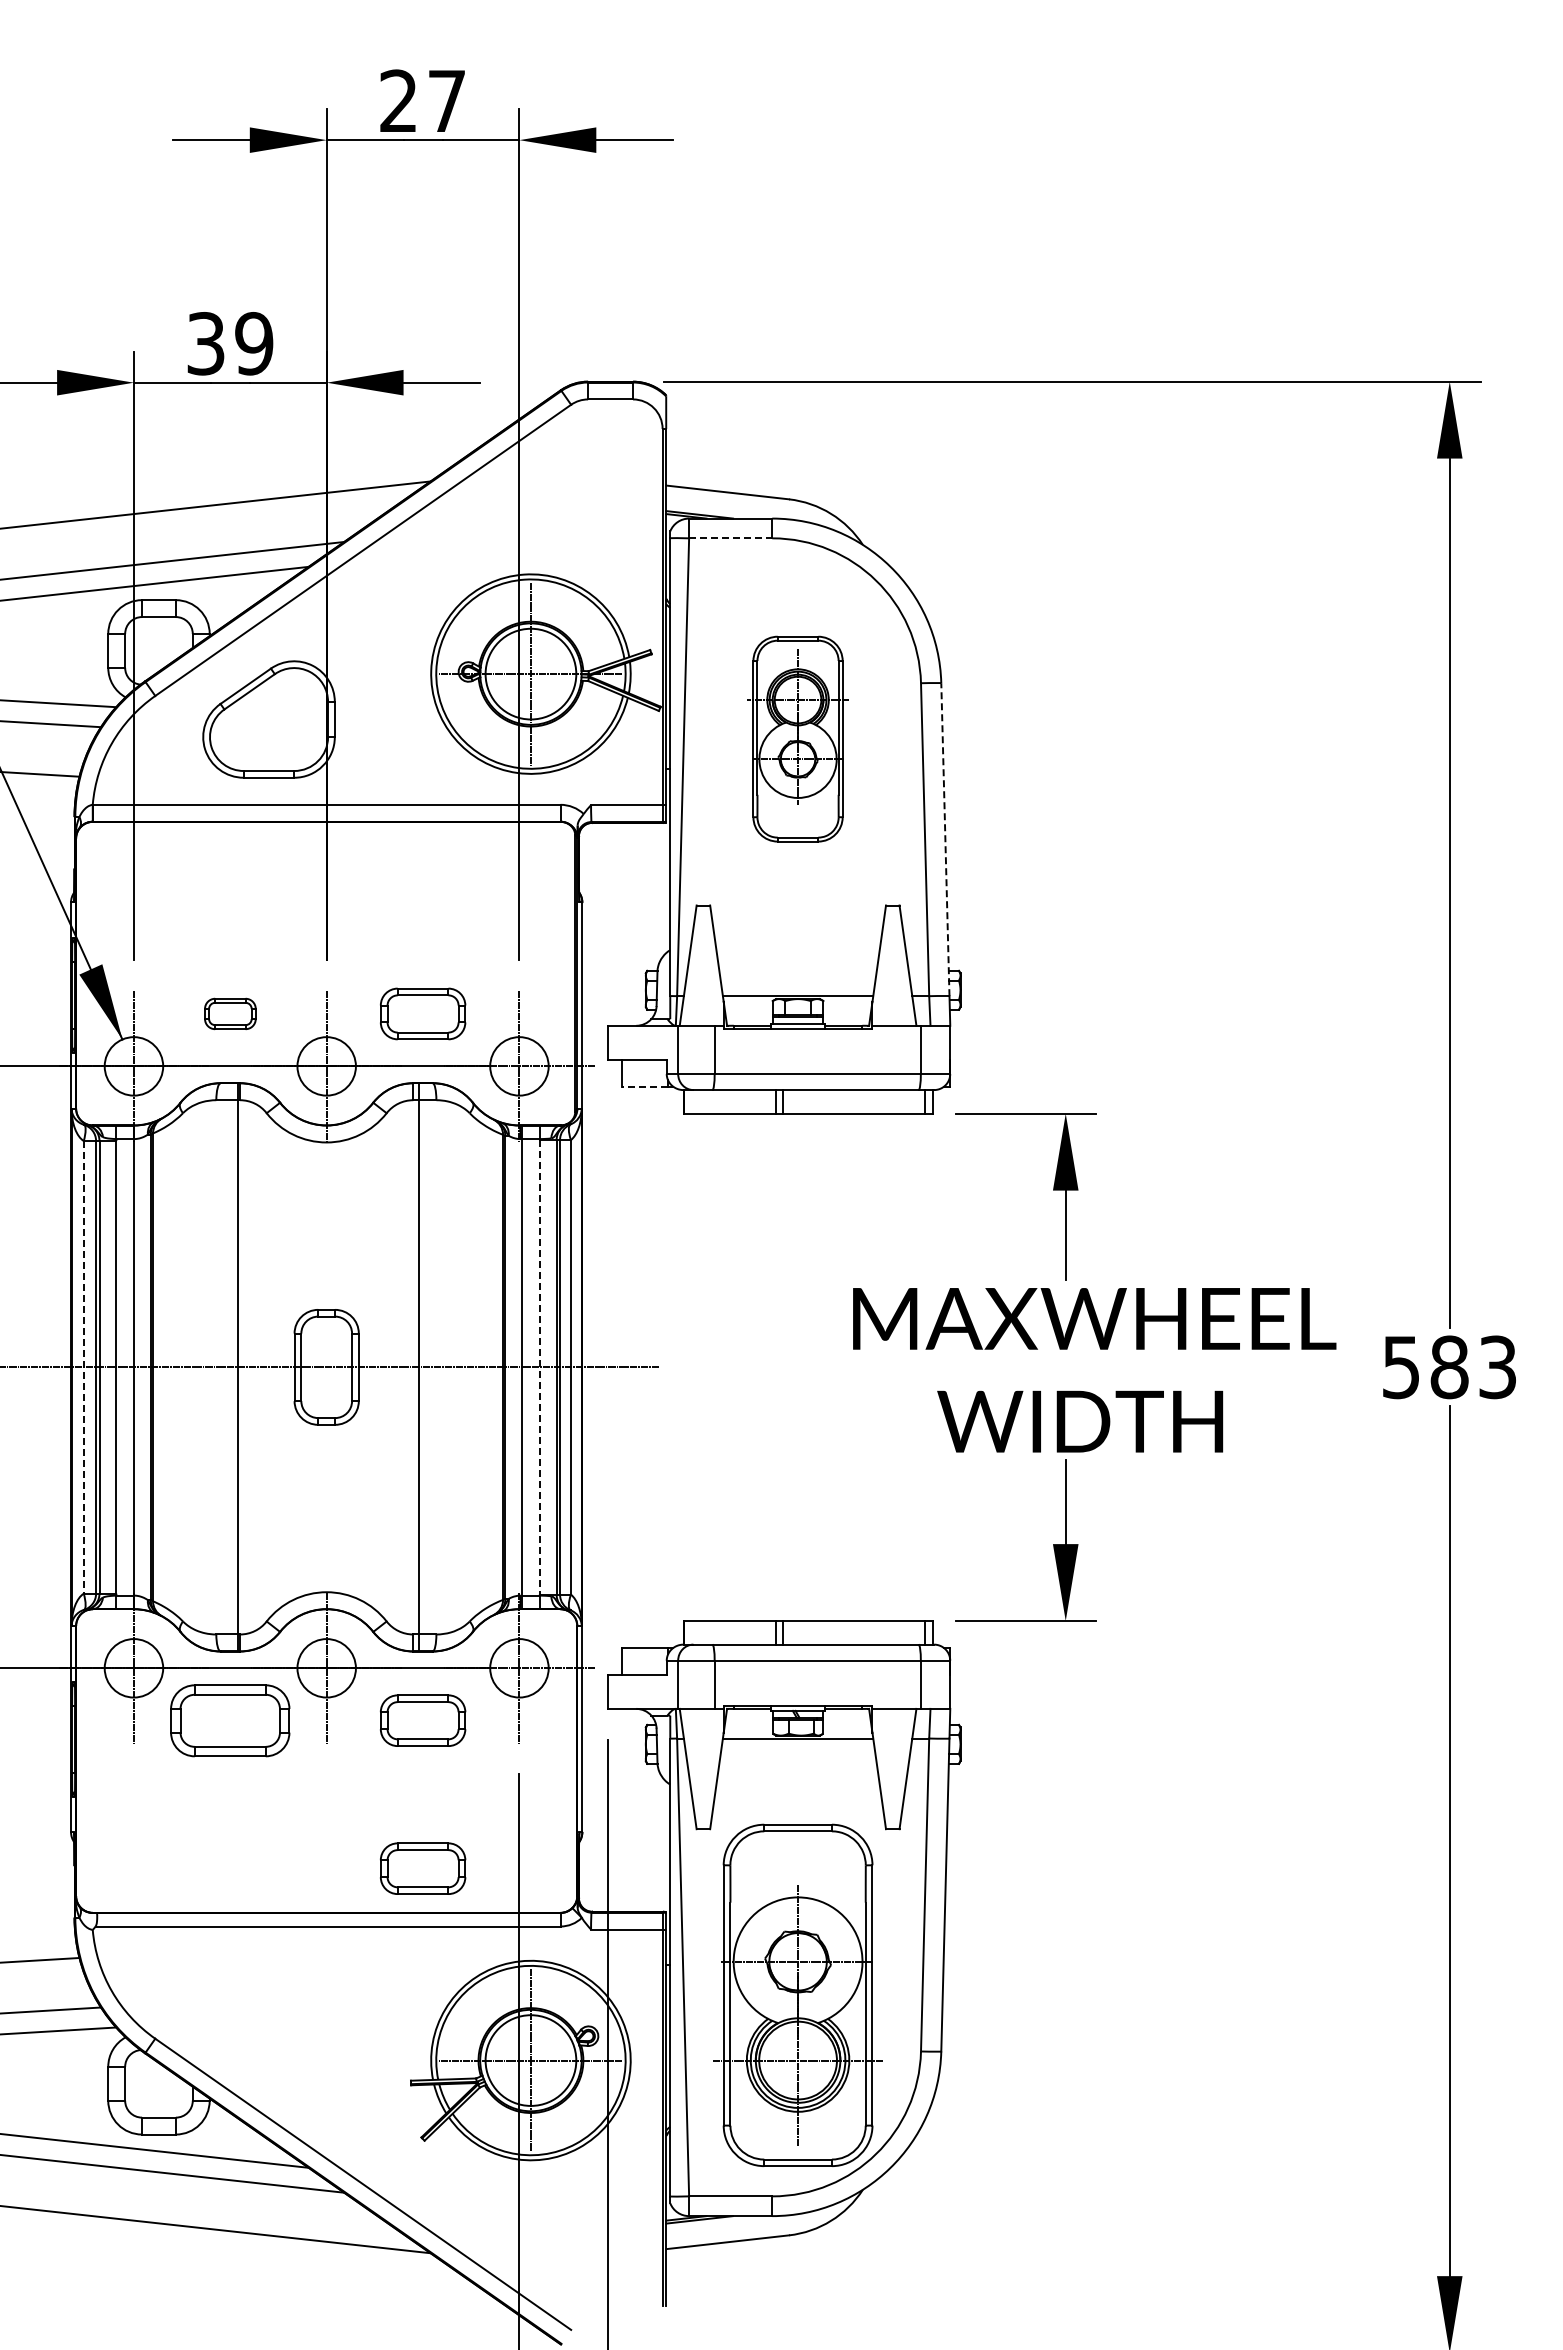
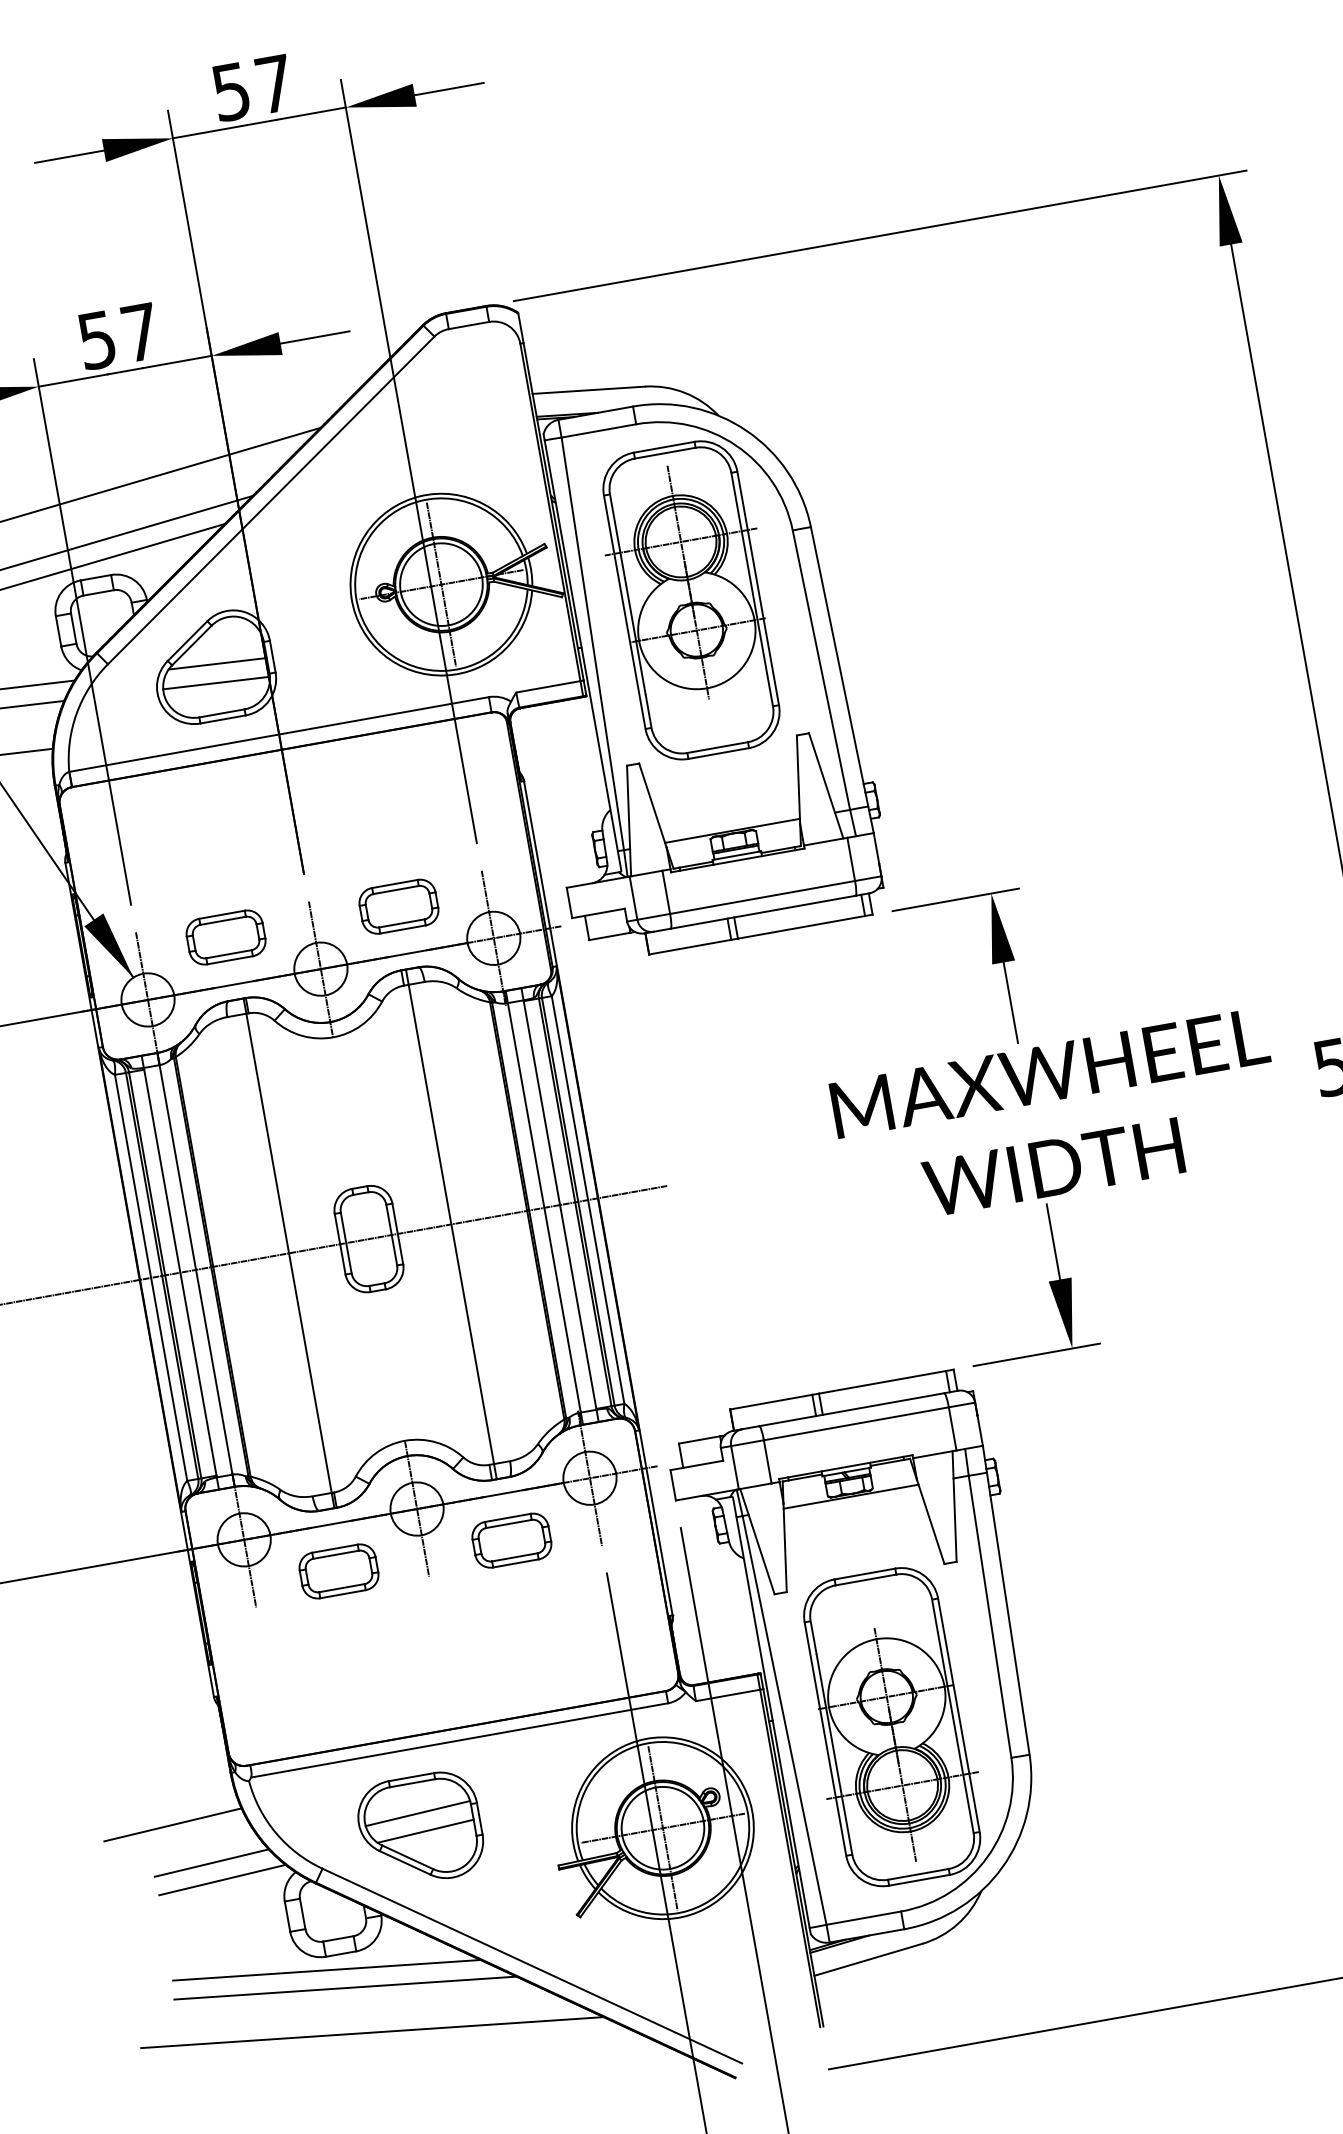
text: (398, 101) -> (231, 92), 27 -> 57
text: (230, 343) -> (119, 336), 39 -> 57
line: (730, 538) -> (598, 431), dashed -> solid
line: (273, 716) -> (217, 663), added
line: (268, 736) -> (215, 682), added
part: (797, 738) -> (690, 599), size x1.67
line: (945, 839) -> (839, 666), dashed -> solid
part: (230, 1013) -> (226, 937), size x1.67
line: (645, 1086) -> (610, 936), dashed -> solid
line: (83, 1367) -> (150, 1278), dashed -> solid
line: (539, 1367) -> (559, 1205), dashed -> solid
part: (230, 1720) -> (339, 1571), size x0.71
part: (423, 1868) -> (535, 1673), removed
part: (268, 2015) -> (420, 1829), added

